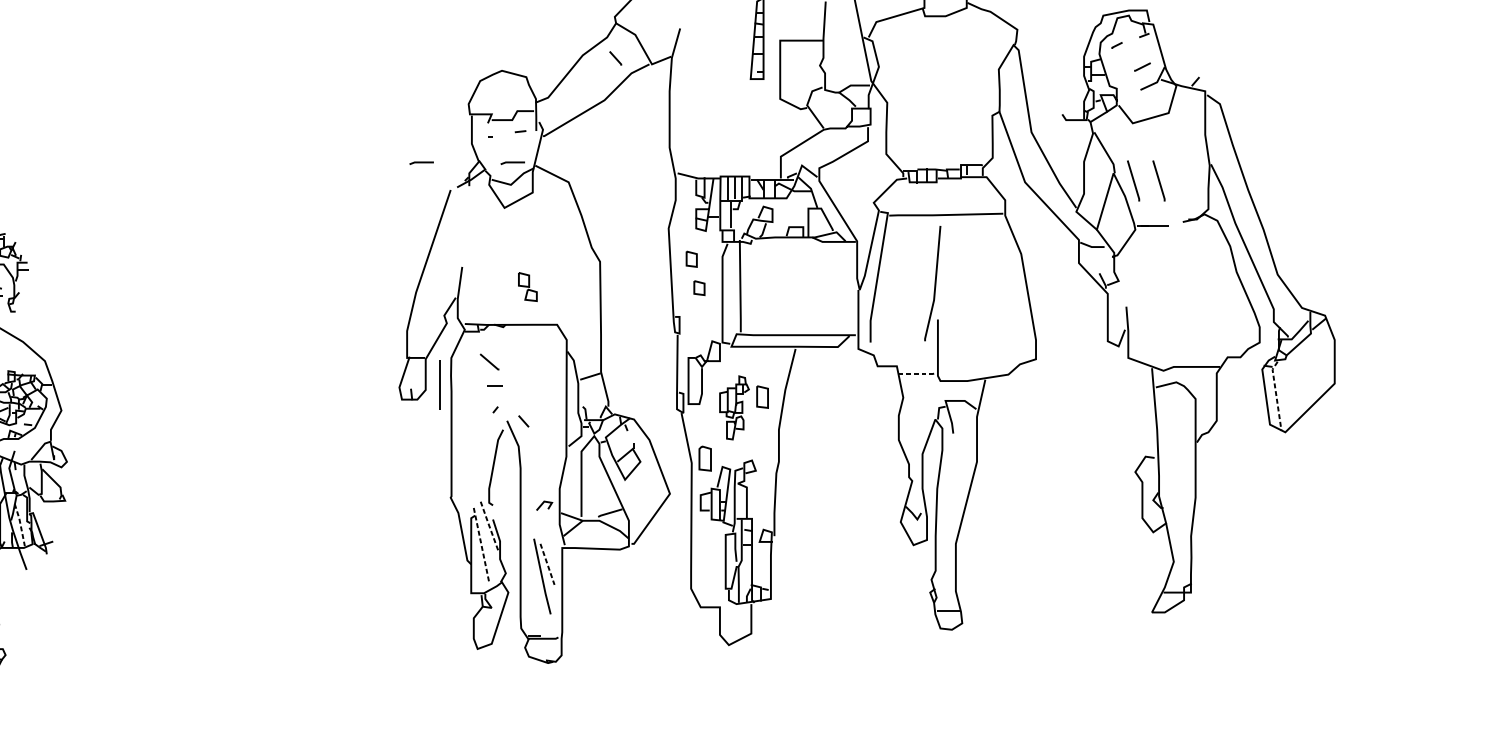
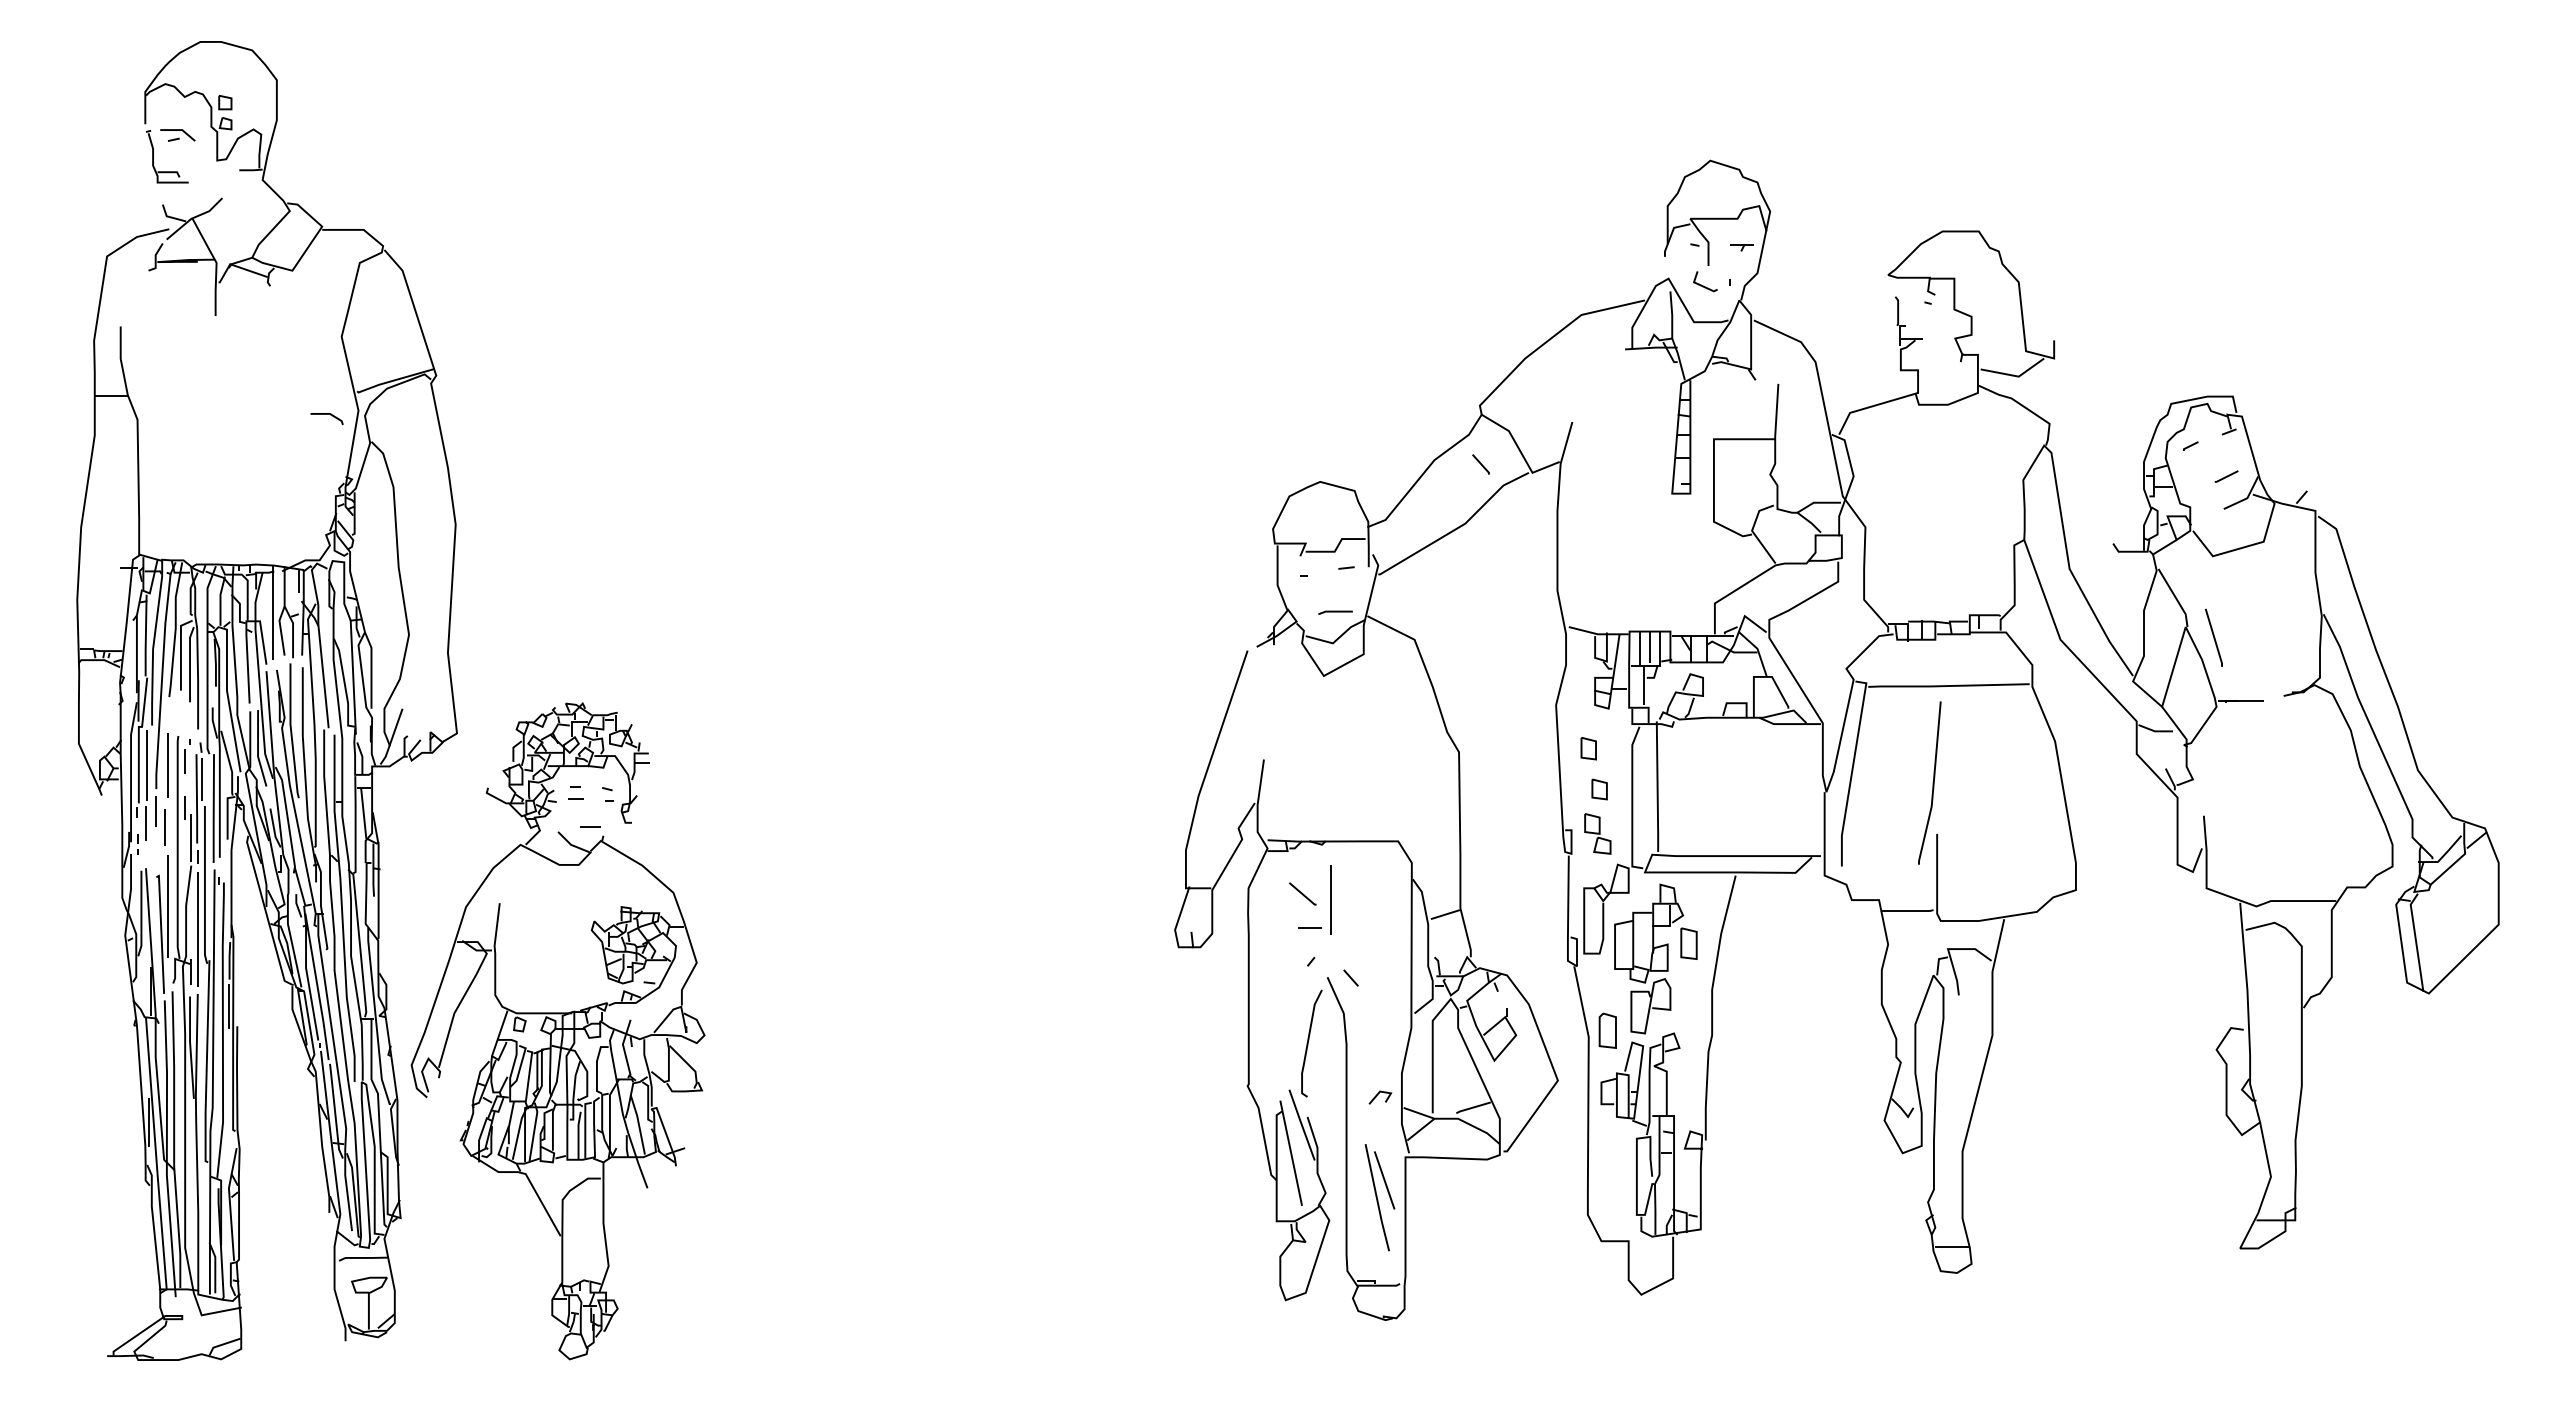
line: (421, 163) -> (1206, 612), removed
line: (1158, 180) -> (2249, 637), removed
part: (527, 286) -> (1597, 833), moved
line: (916, 374) -> (1907, 911), dashed -> solid
line: (440, 384) -> (1330, 899), moved
line: (1275, 394) -> (2415, 940), dashed -> solid
part: (734, 407) -> (1649, 958), size x1.67
line: (20, 524) -> (638, 1124), dashed -> solid
line: (488, 524) -> (1301, 1124), dashed -> solid
line: (481, 545) -> (1291, 1153), dashed -> solid
line: (547, 564) -> (1384, 1180), dashed -> solid

